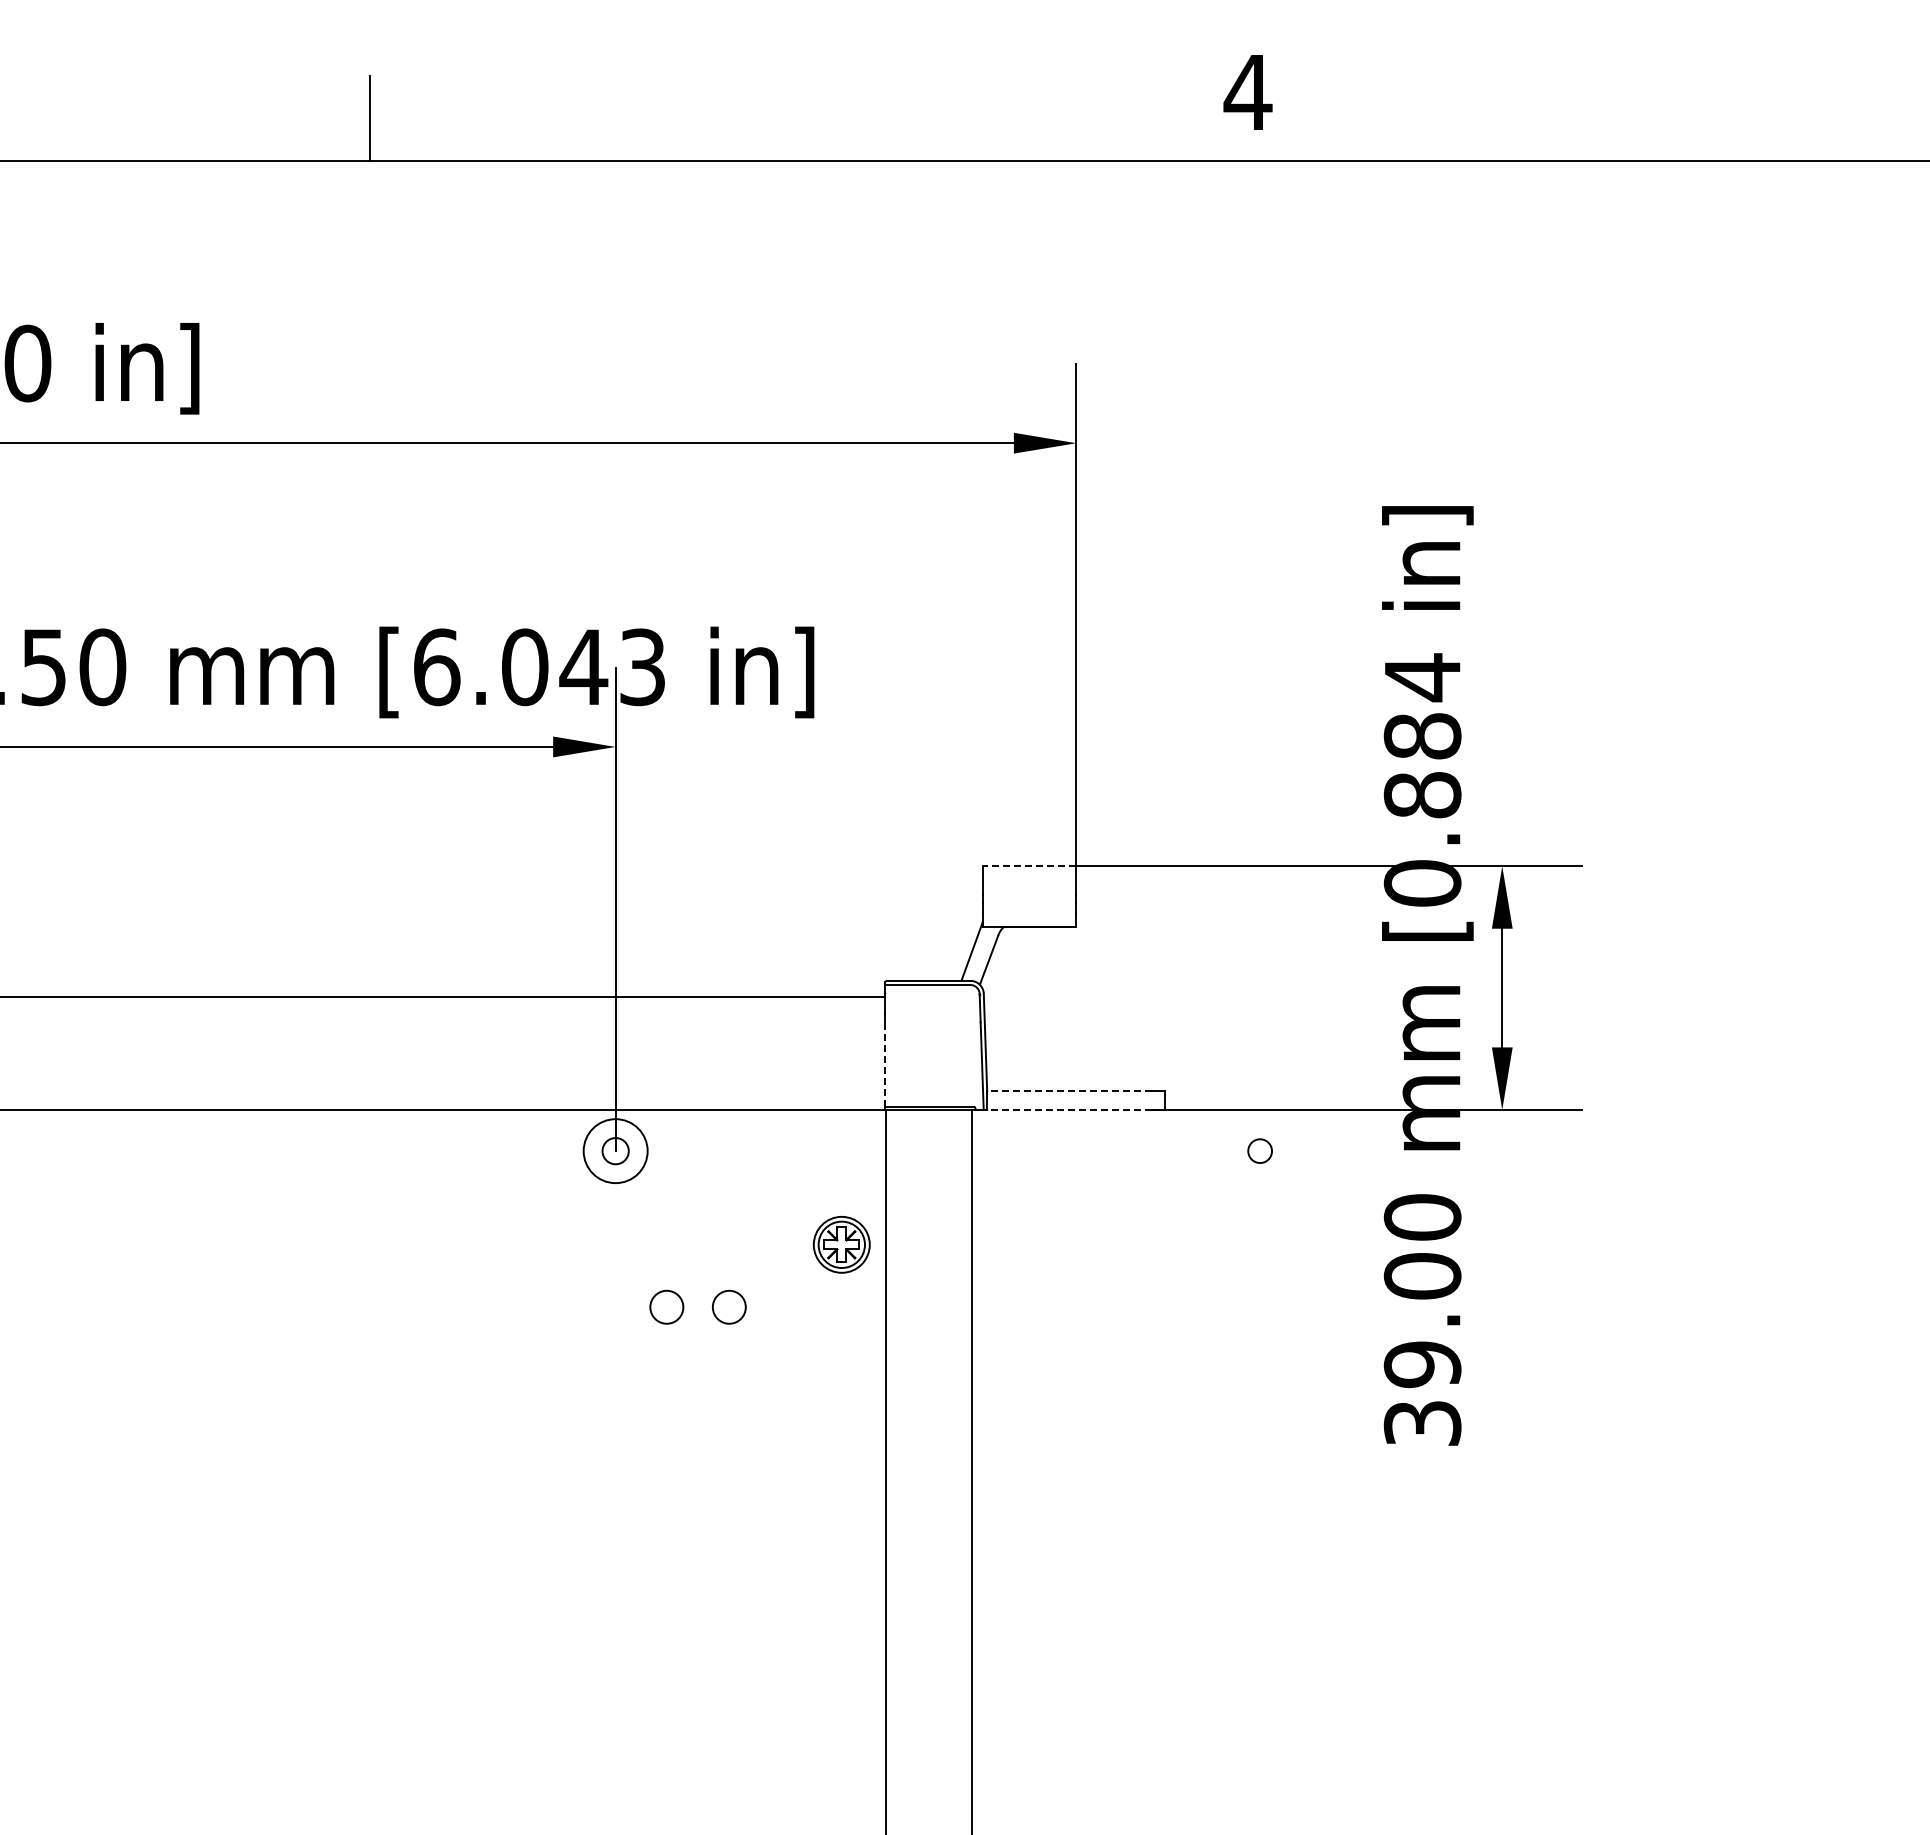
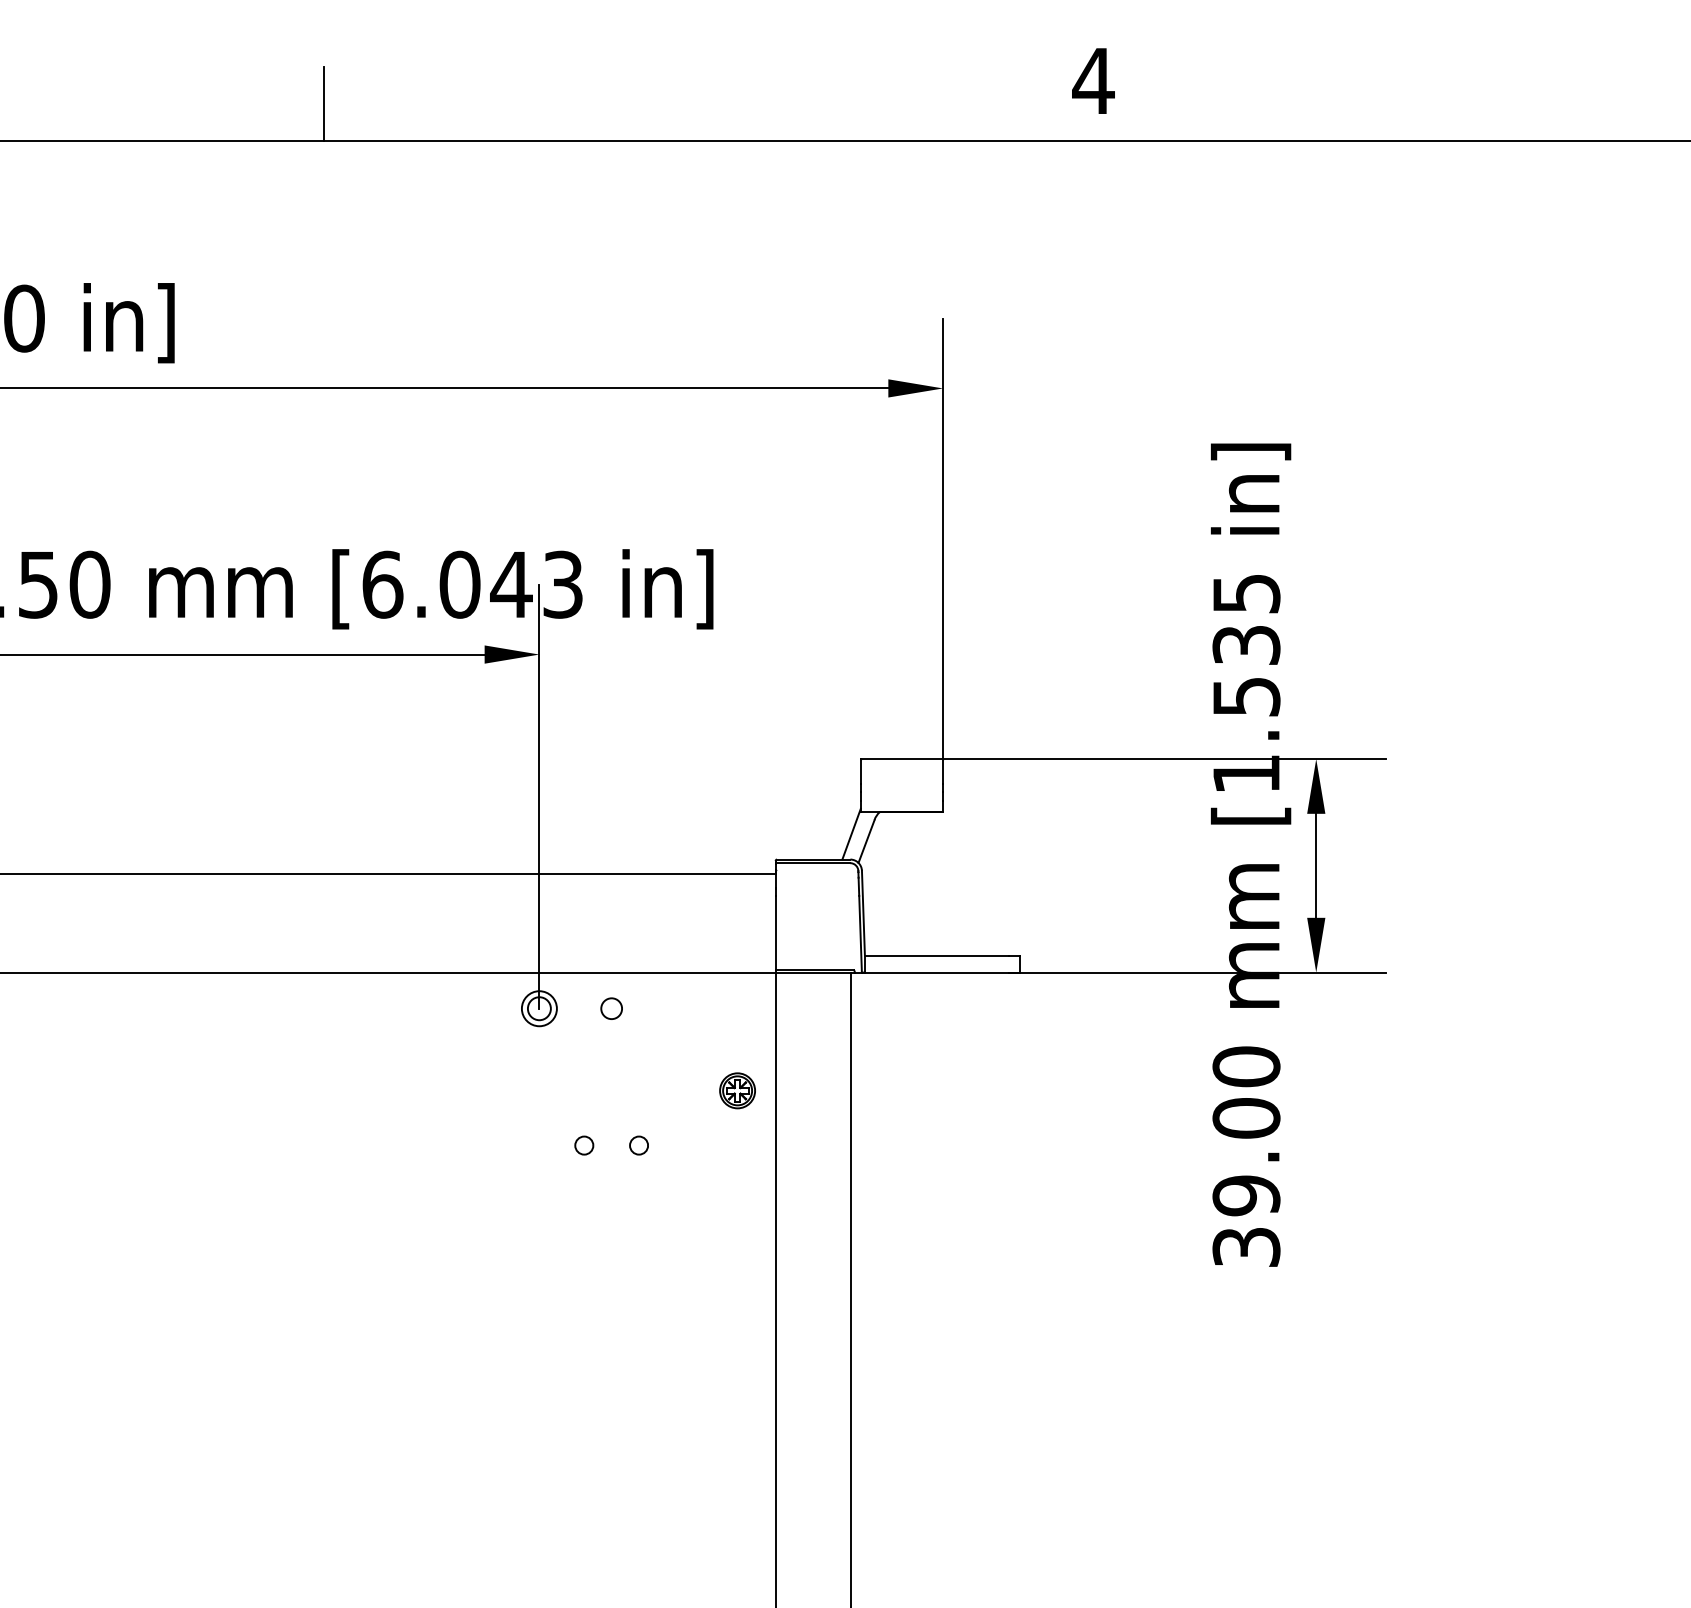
text: (1422, 779) -> (1246, 683), [0.884 -> [1.535
line: (1029, 866) -> (902, 759), dashed -> solid
line: (885, 1064) -> (775, 932), dashed -> solid
line: (1069, 1091) -> (937, 956), dashed -> solid
line: (1069, 1109) -> (937, 972), dashed -> solid
circle: (1259, 1150) -> (611, 1008), moved
circle: (615, 1151) -> (539, 1009), size x0.62
part: (841, 1244) -> (737, 1090), size x0.71
circle: (666, 1307) -> (583, 1145), size x0.62
circle: (729, 1307) -> (639, 1145), size x0.62

